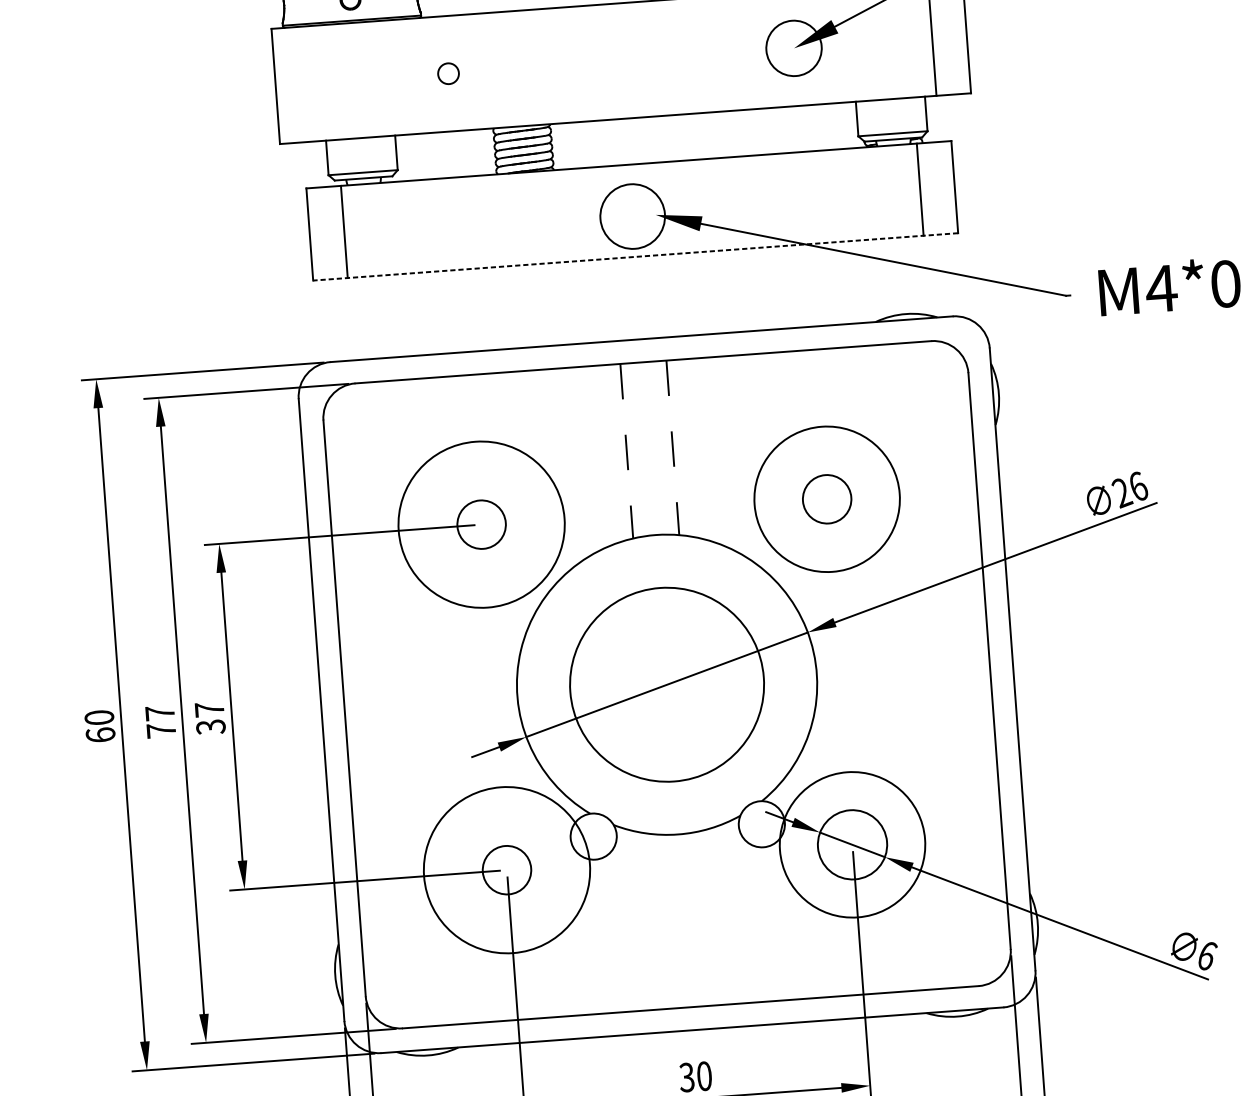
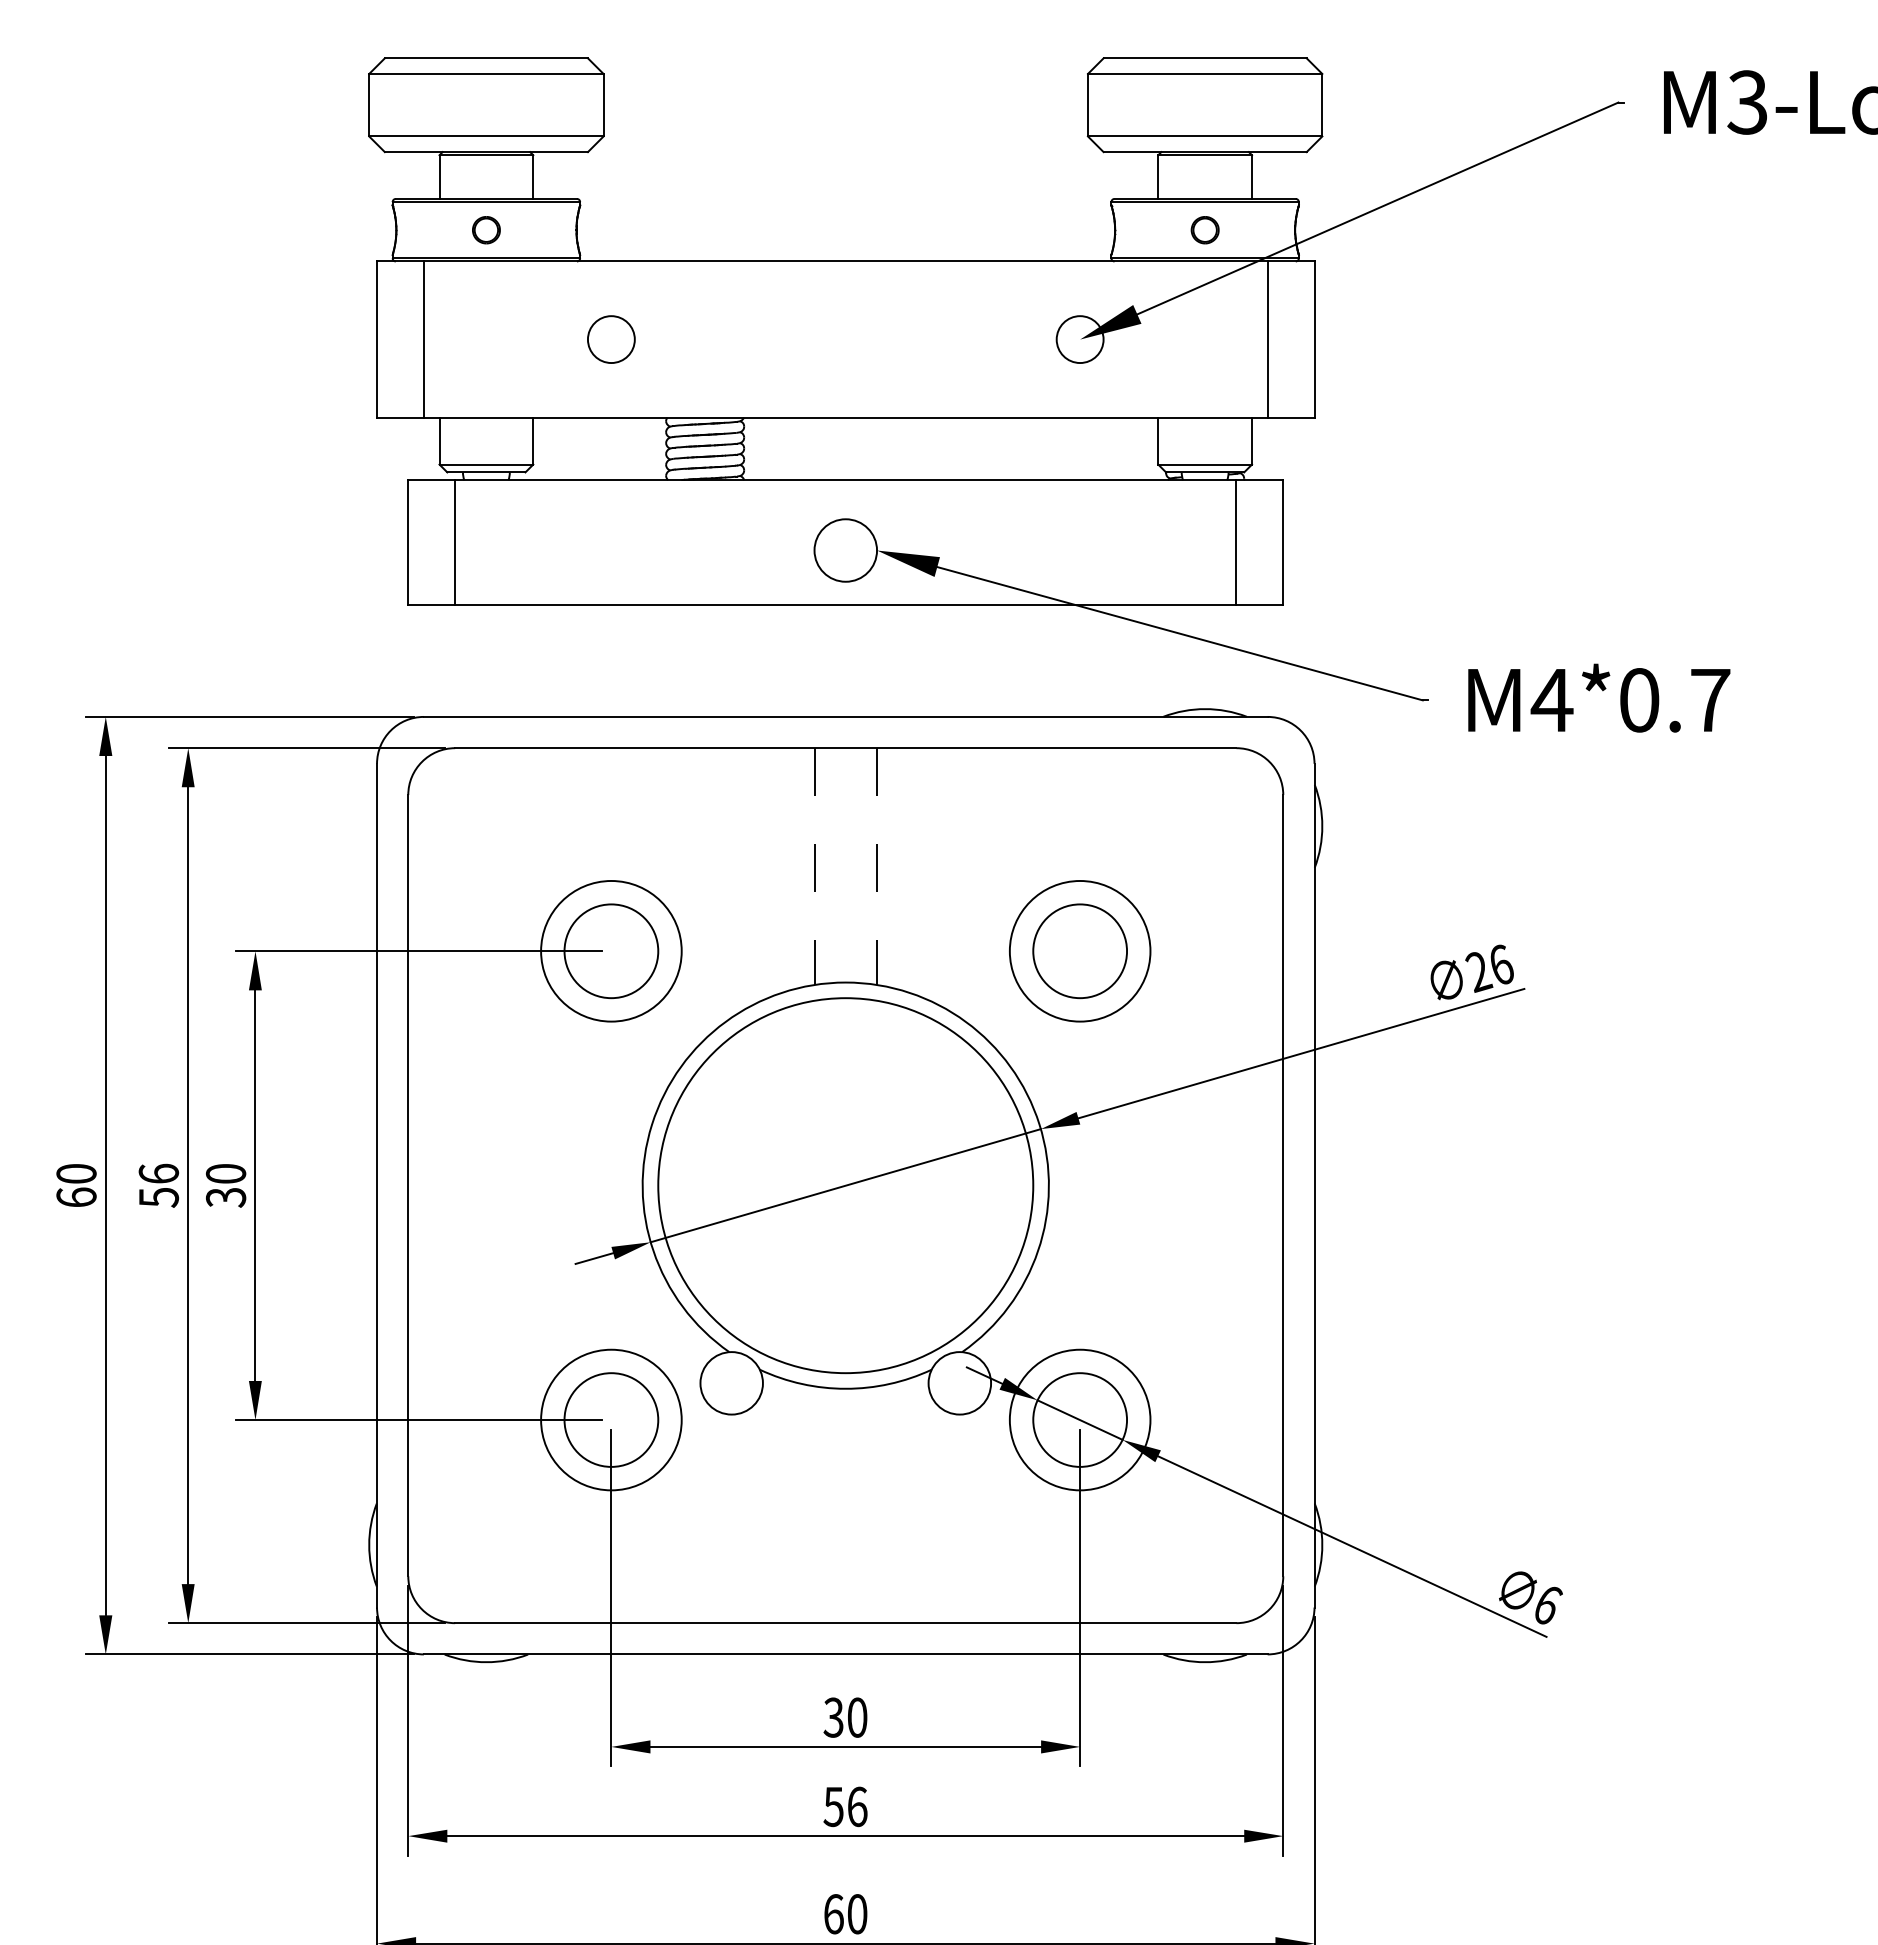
circle: (793, 48) -> (1079, 339), size x0.62
circle: (448, 73) -> (611, 339), size x1.67
line: (310, 83) -> (423, 339), added
circle: (632, 216) -> (845, 550), size x0.71
line: (635, 257) -> (845, 605), dashed -> solid
circle: (826, 498) -> (1079, 950), size x0.71
circle: (827, 499) -> (1080, 951), size x1.43
circle: (481, 524) -> (611, 950), size x0.62
circle: (481, 524) -> (611, 951), size x1.43
circle: (666, 684) -> (845, 1185), size x1.43
text: (209, 709) -> (225, 1173), 37 -> 30
text: (160, 721) -> (158, 1185), 77 -> 56
circle: (852, 844) -> (1079, 1419), size x0.71
circle: (507, 869) -> (611, 1419), size x0.62
circle: (507, 869) -> (611, 1419), size x1.43

